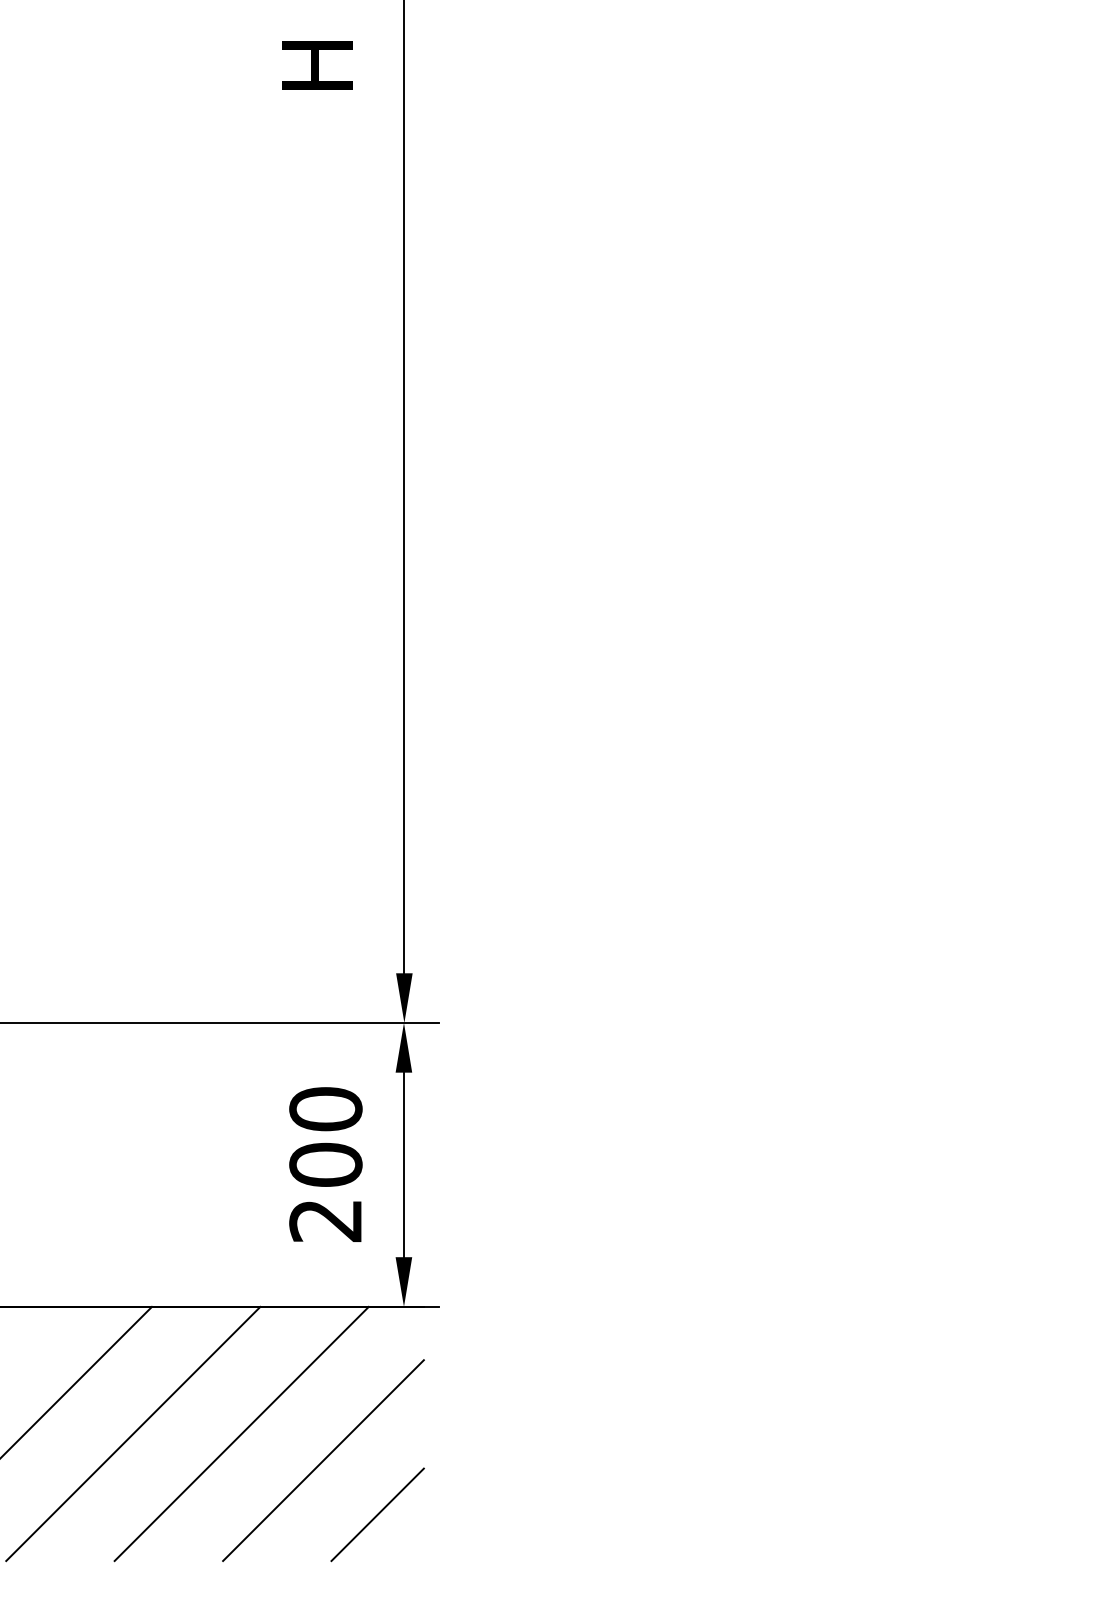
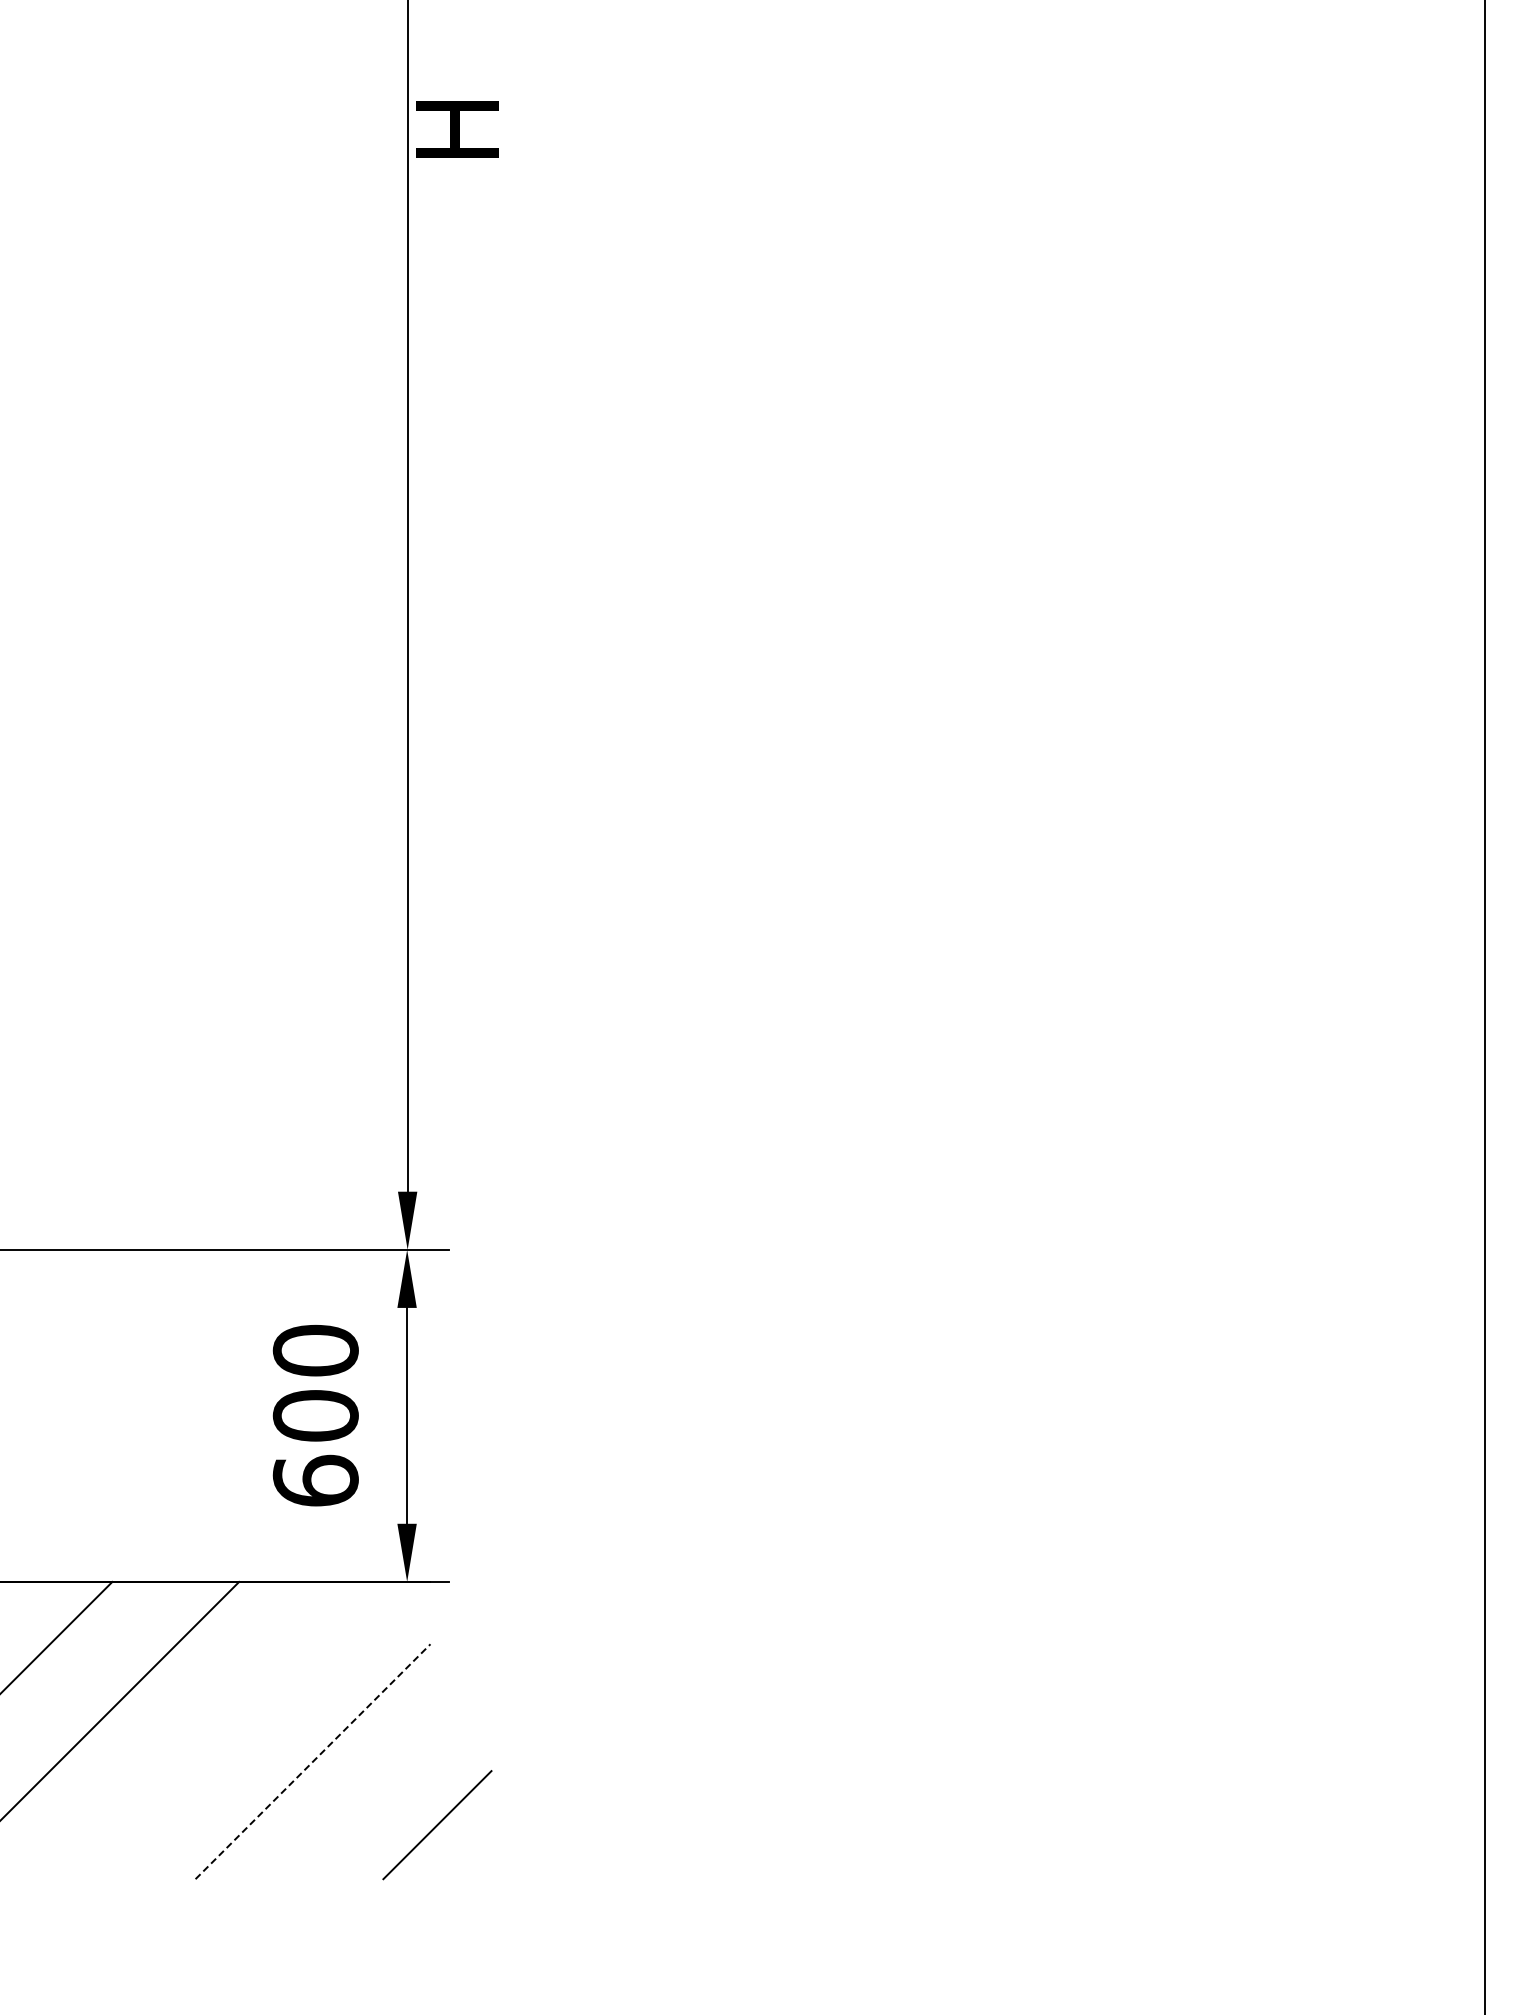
text: (317, 65) -> (457, 129), moved
text: (325, 1220) -> (315, 1480), 200 -> 600
line: (240, 1433) -> (216, 1730), removed
line: (323, 1460) -> (313, 1761), solid -> dashed
line: (377, 1515) -> (437, 1825), moved

